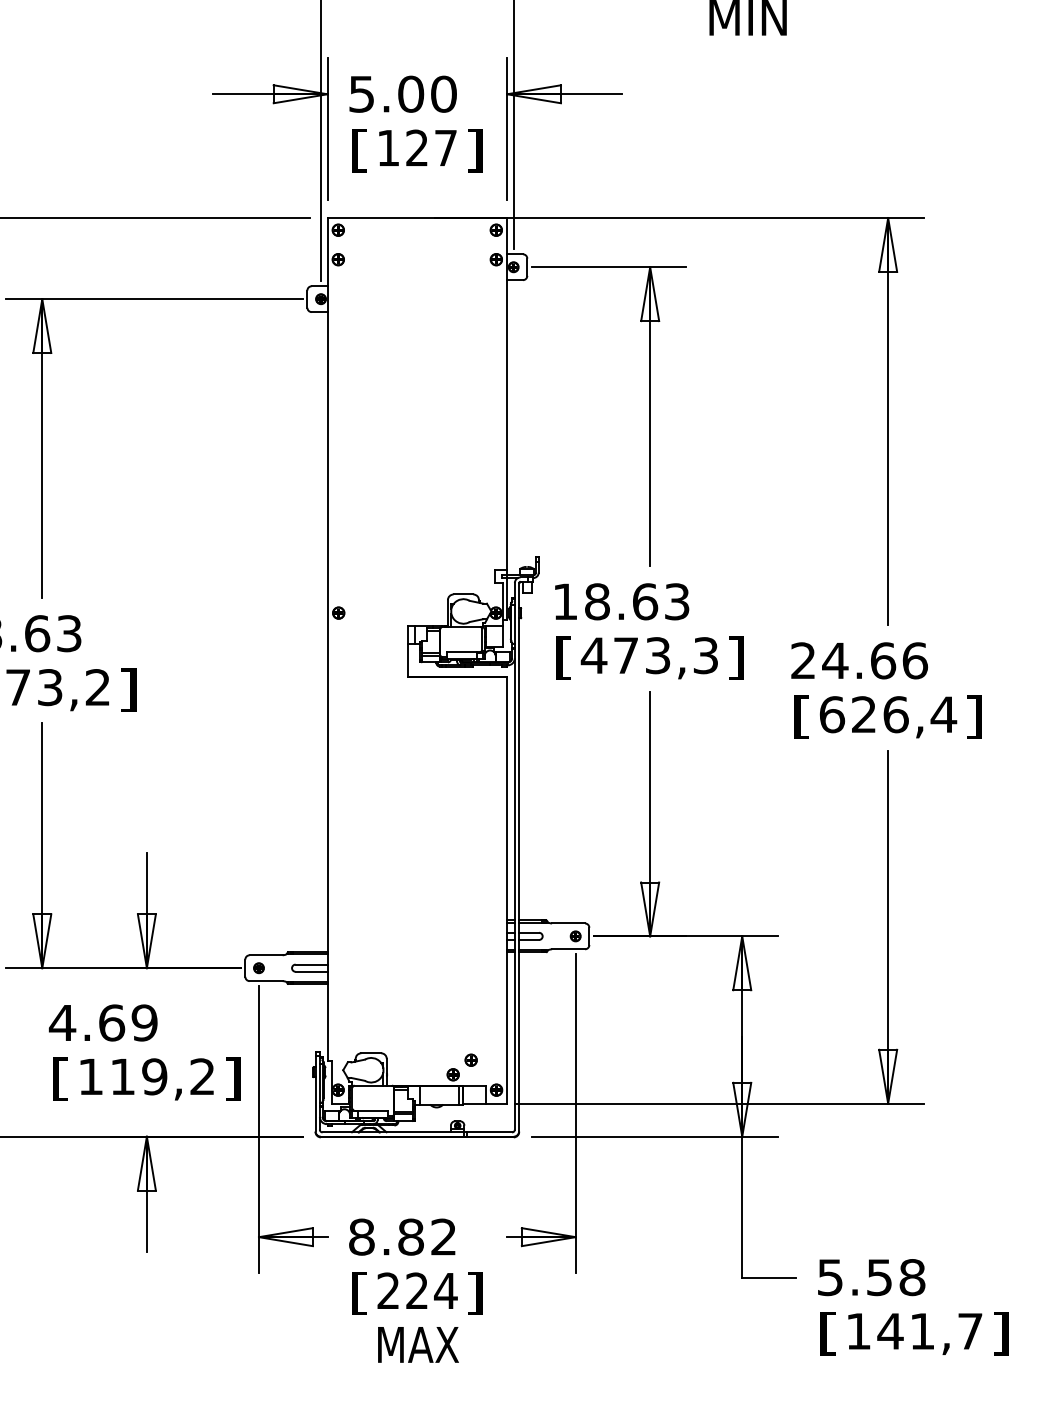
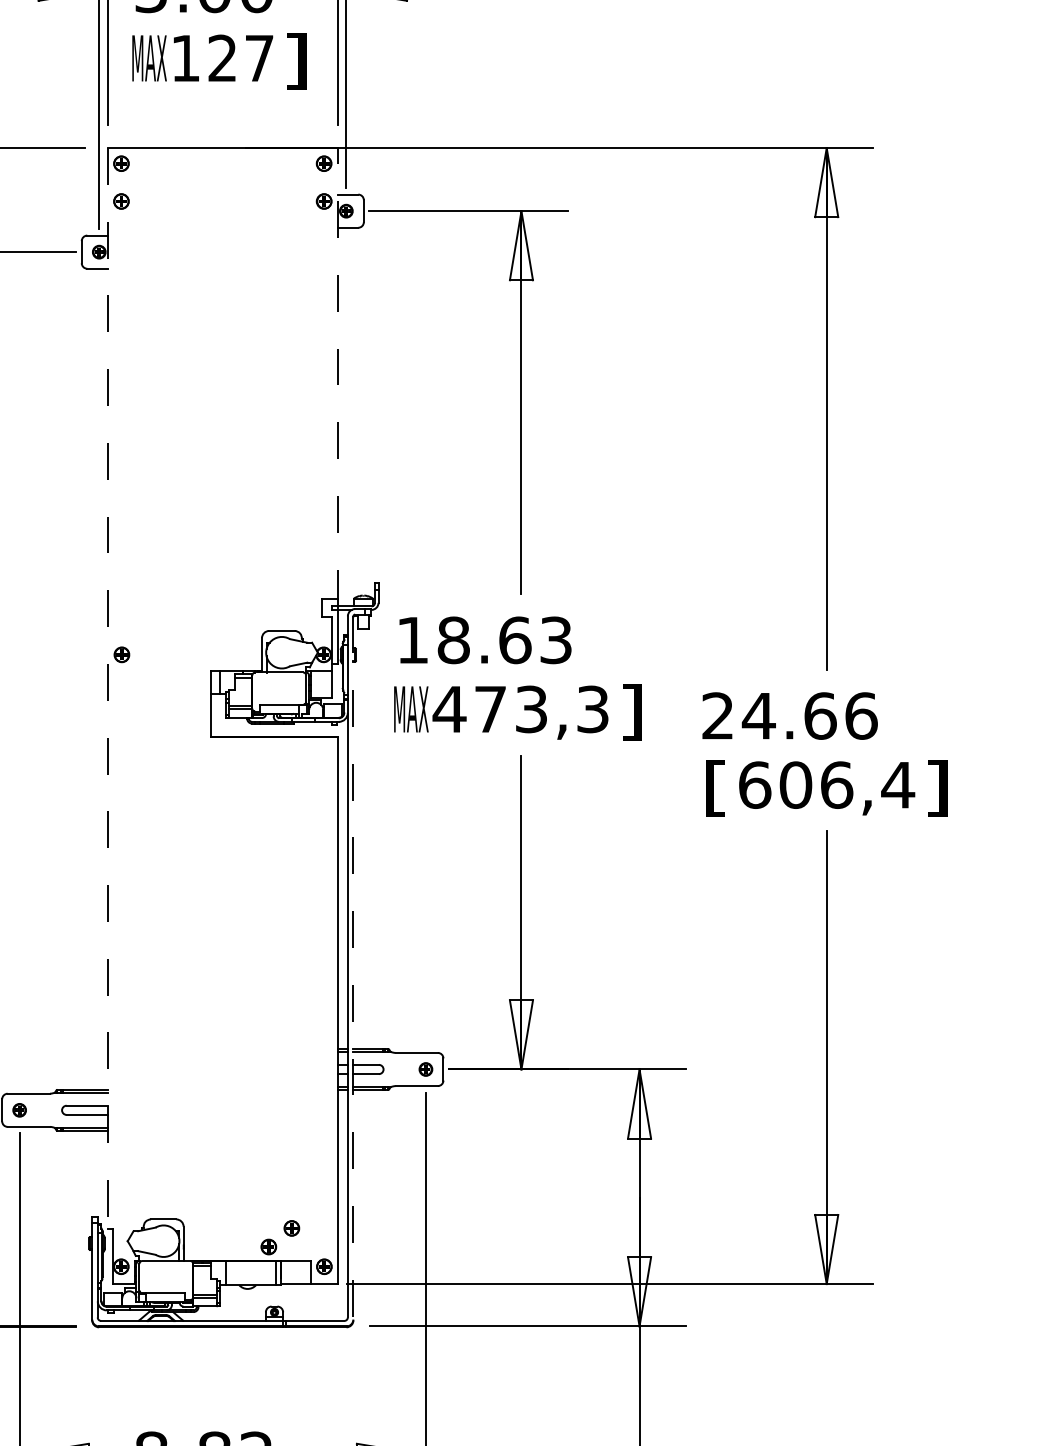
text: (359, 150) -> (148, 61), [ -> MAX
line: (507, 396) -> (338, 376), solid -> dashed
line: (327, 639) -> (107, 688), solid -> dashed
text: (564, 657) -> (411, 711), [ -> MAX
text: (863, 714) -> (795, 784), 626,4 -> 606,4
line: (519, 857) -> (353, 968), solid -> dashed

